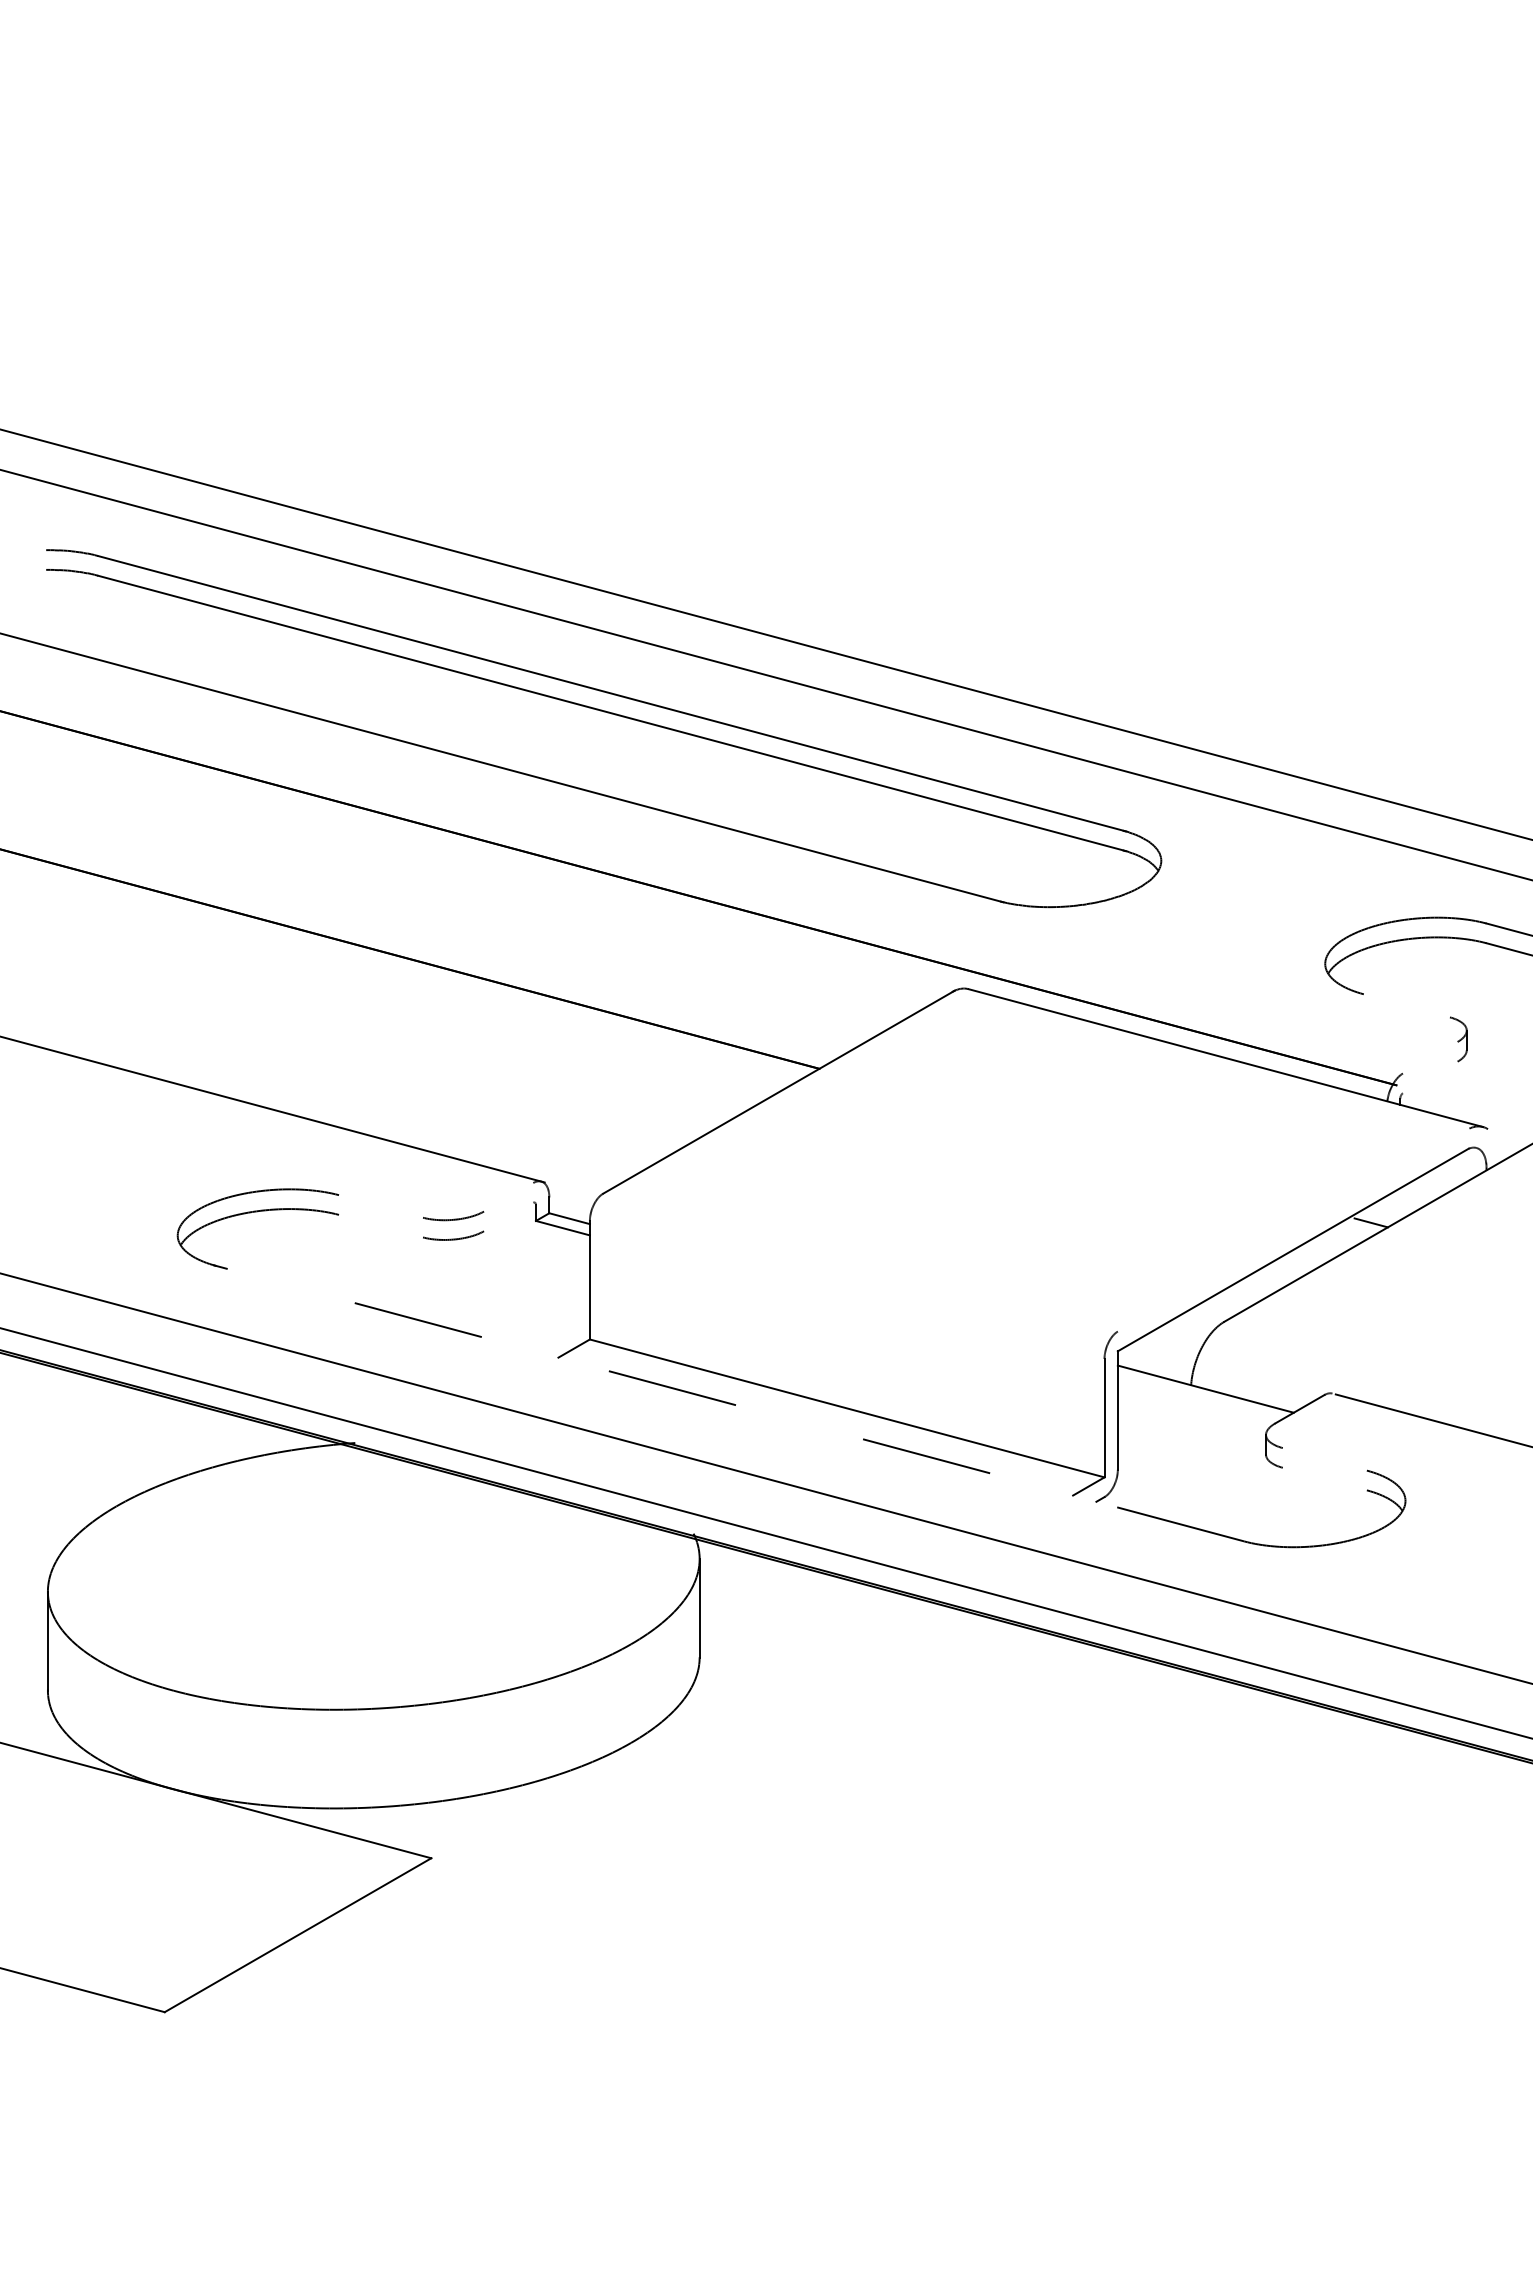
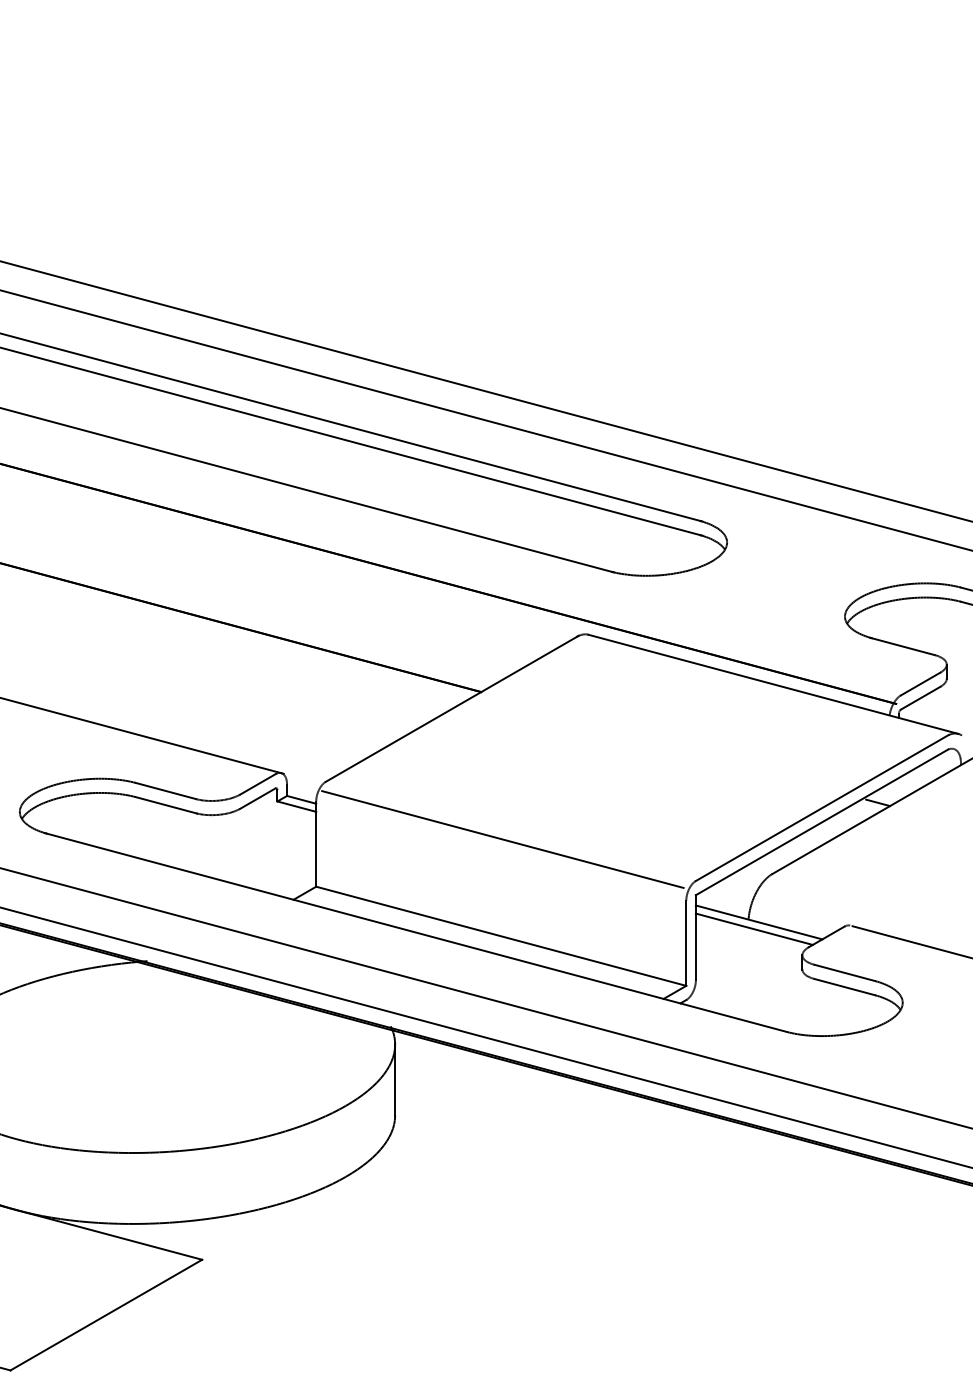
line: (1404, 1005) -> (902, 646), added
line: (1429, 1057) -> (919, 683), added
line: (1429, 1077) -> (919, 698), added
line: (509, 1196) -> (258, 783), added
line: (381, 1206) -> (166, 791), added
line: (508, 1216) -> (257, 798), added
line: (381, 1225) -> (166, 804), added
line: (1293, 1229) -> (822, 807), added
line: (849, 1273) -> (502, 839), added
line: (1198, 1398) -> (753, 929), added
line: (728, 1403) -> (415, 932), dashed -> solid
line: (1324, 1459) -> (844, 973), added
line: (1324, 1478) -> (844, 986), added

